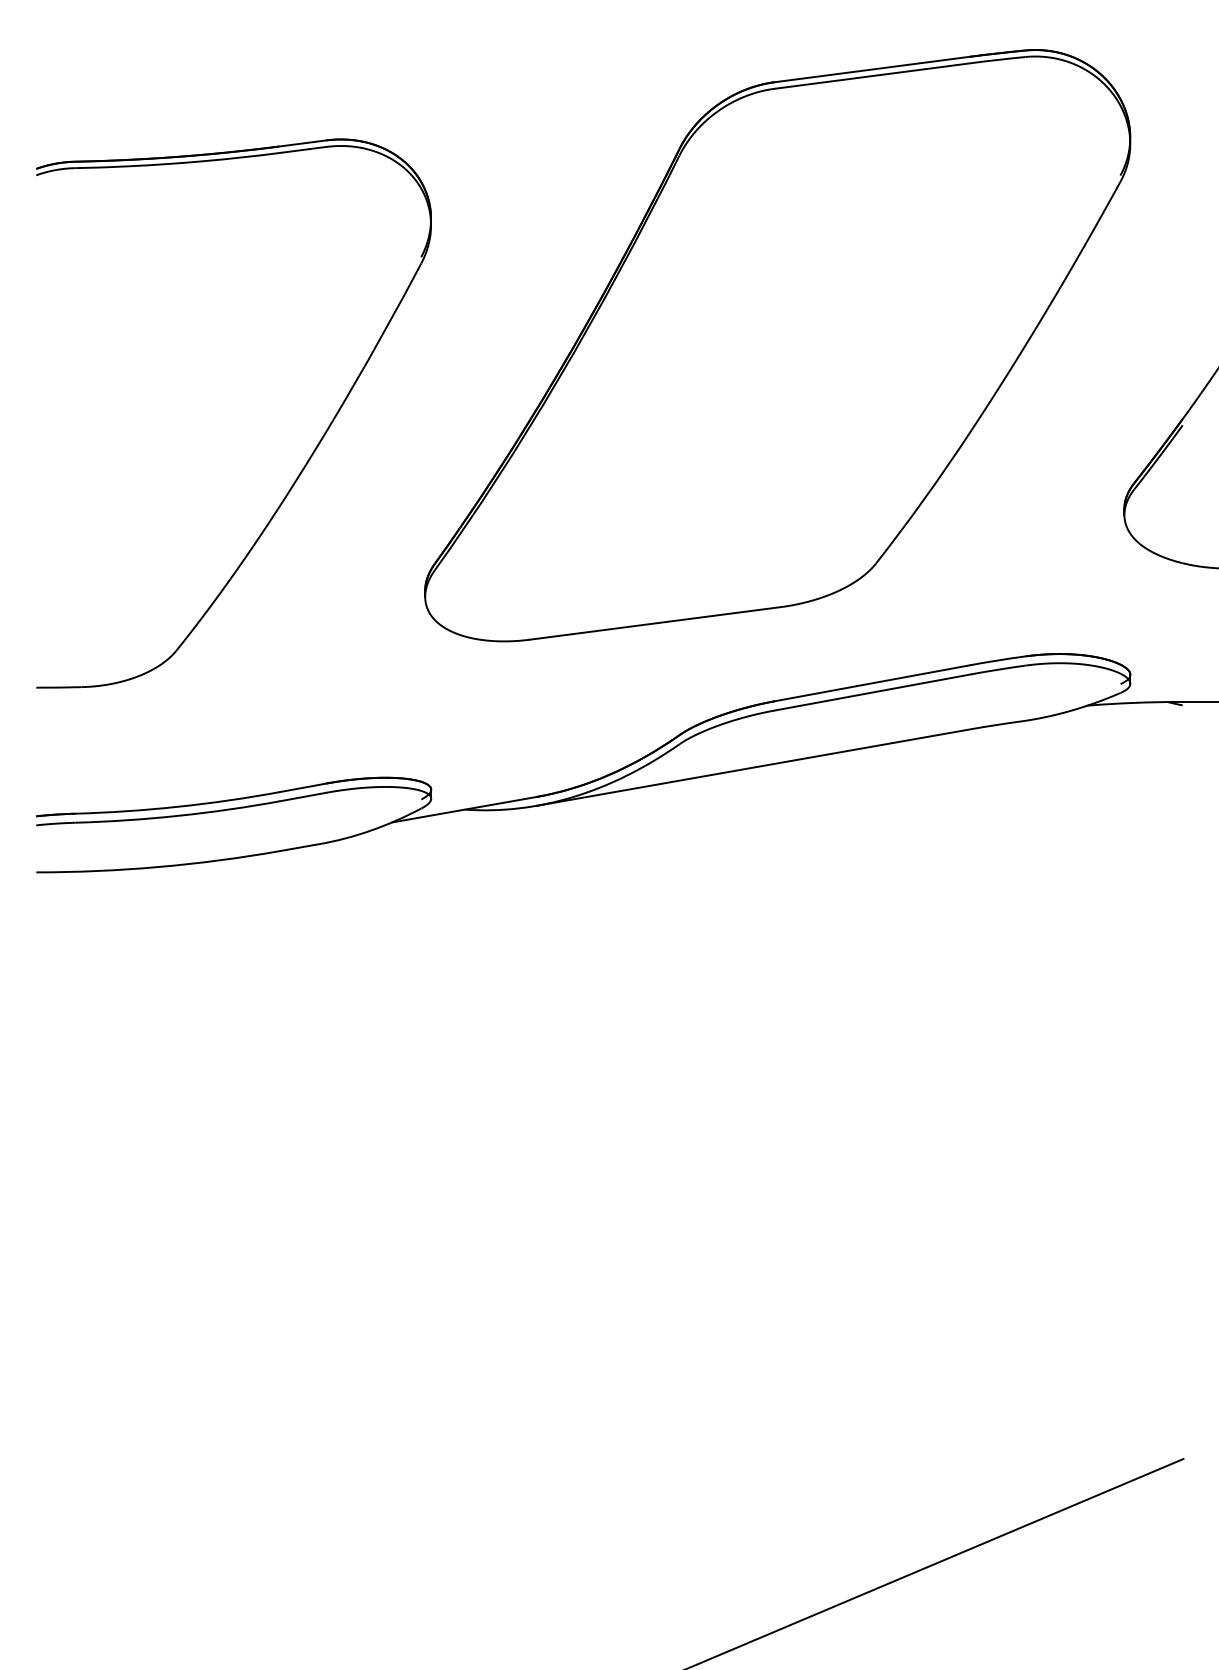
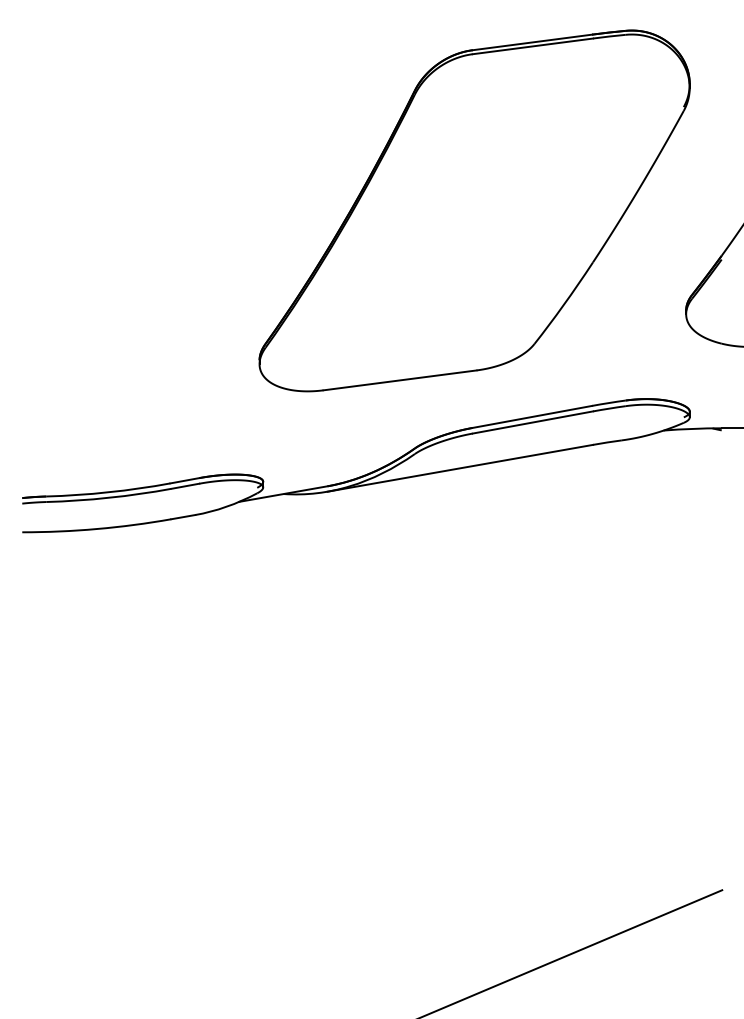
part: (308, 456) -> (188, 278), removed

